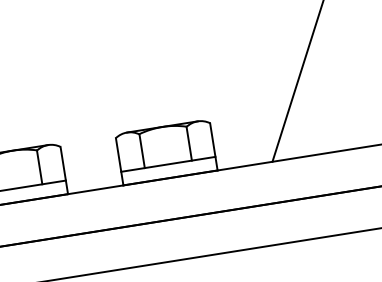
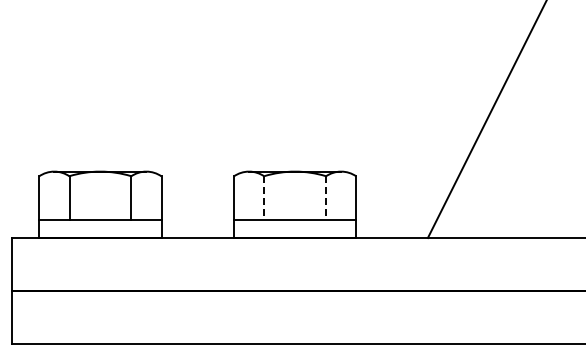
line: (189, 143) -> (325, 198), solid -> dashed
line: (142, 151) -> (264, 198), solid -> dashed

